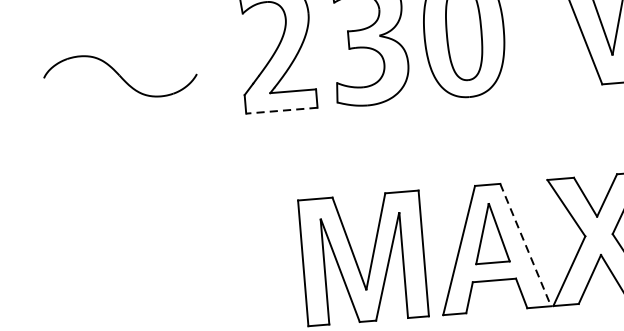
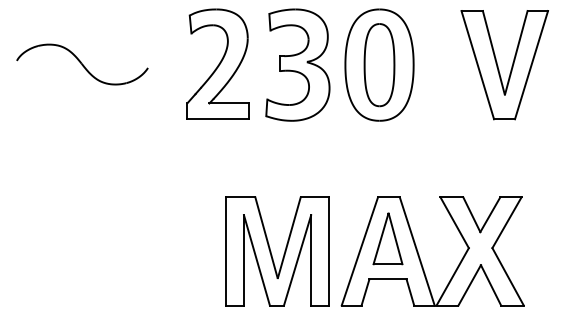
part: (120, 76) -> (82, 64), moved
line: (282, 110) -> (218, 119), dashed -> solid
line: (526, 245) -> (417, 251), dashed -> solid

